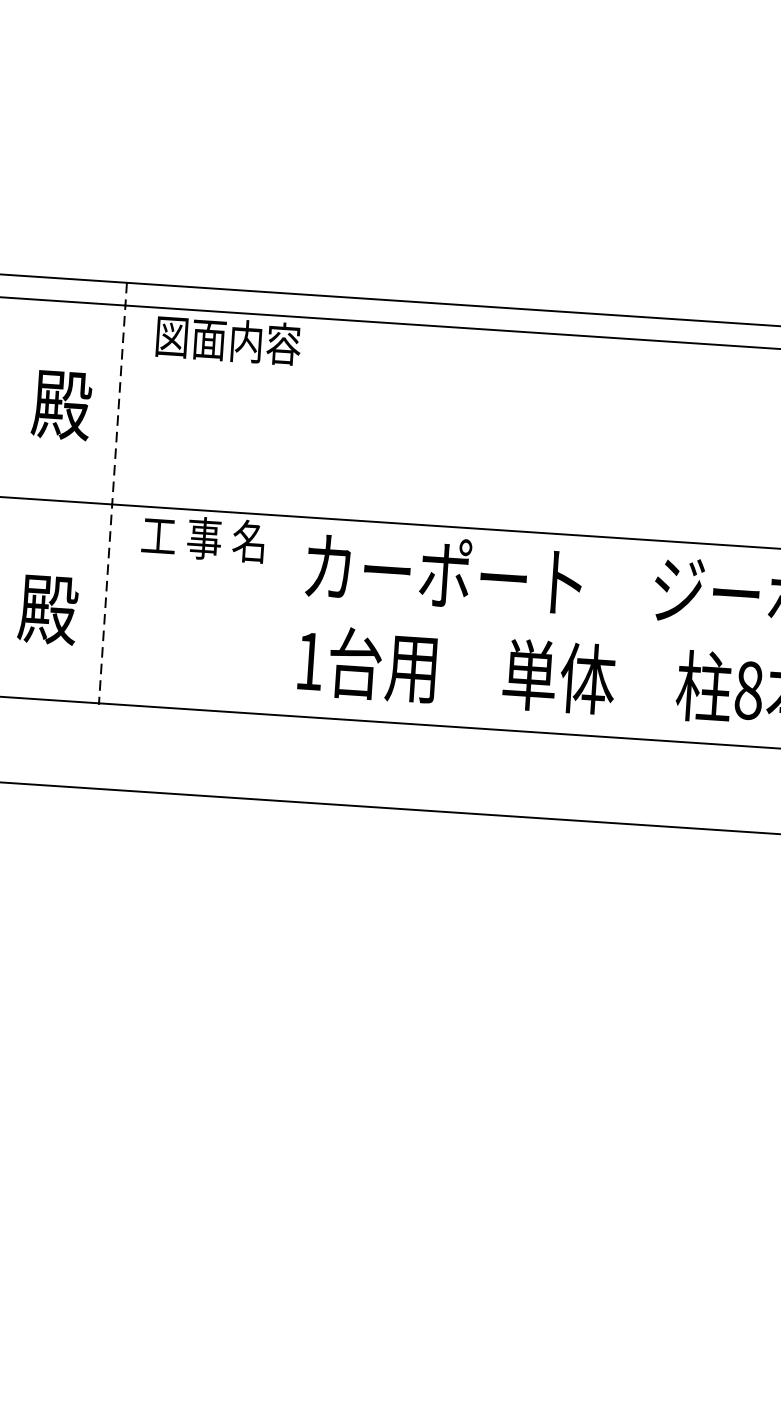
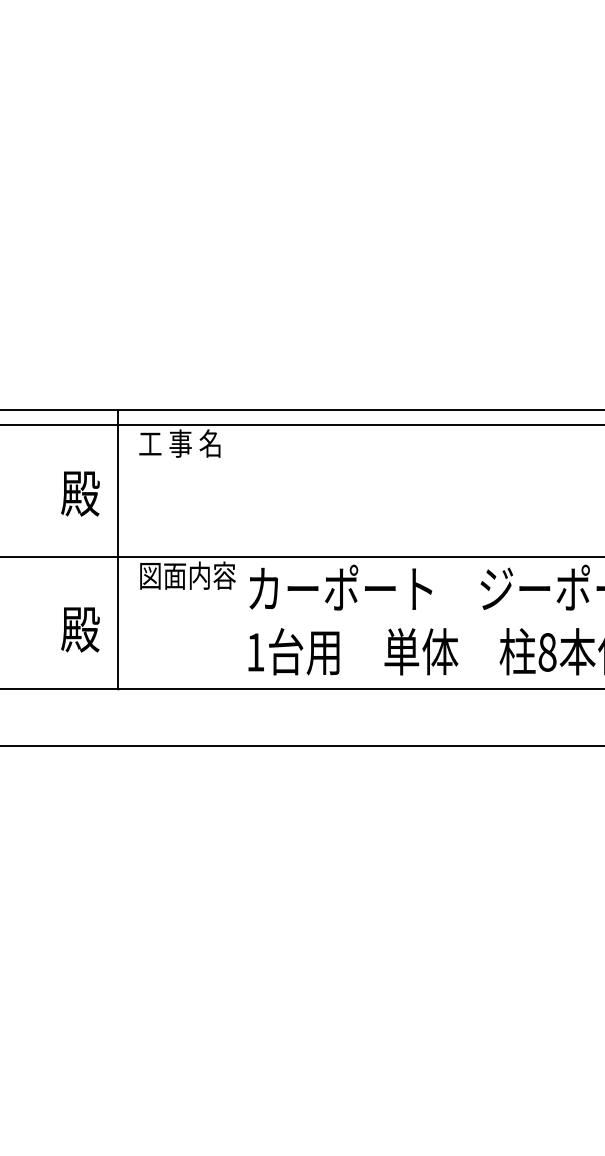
text: (227, 340) -> (187, 443), 図面内容 -> 工 事 名
line: (113, 492) -> (118, 549), dashed -> solid
text: (214, 538) -> (187, 575), 工 事 名 -> 図面内容

